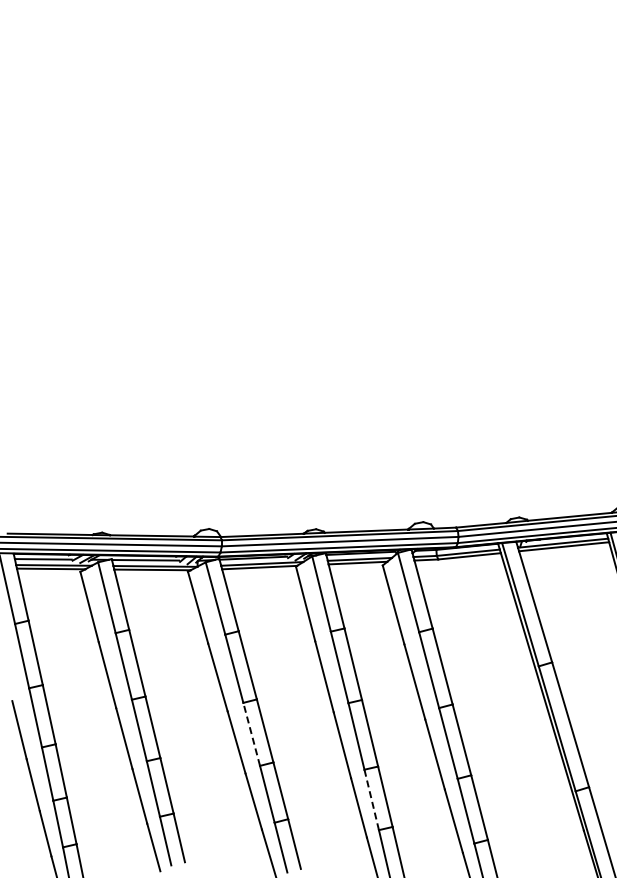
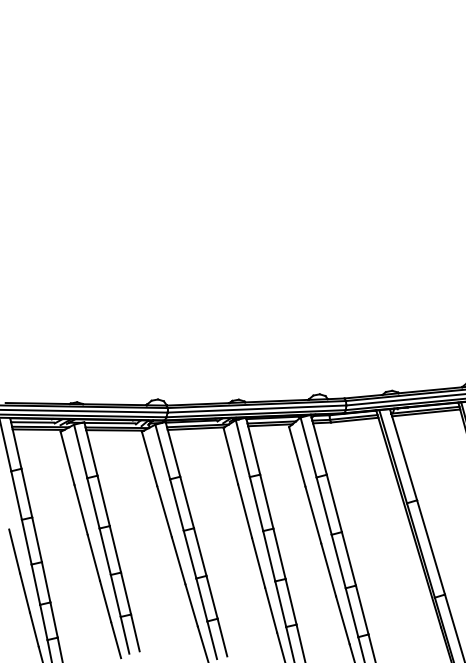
line: (251, 734) -> (189, 554), dashed -> solid
line: (371, 799) -> (280, 603), dashed -> solid

